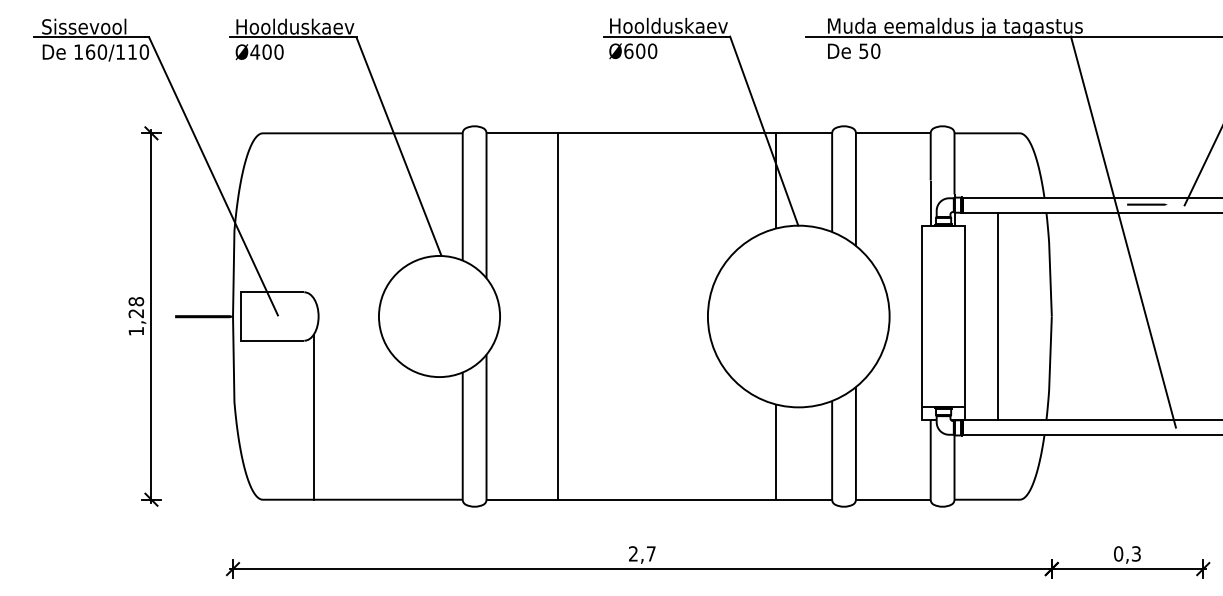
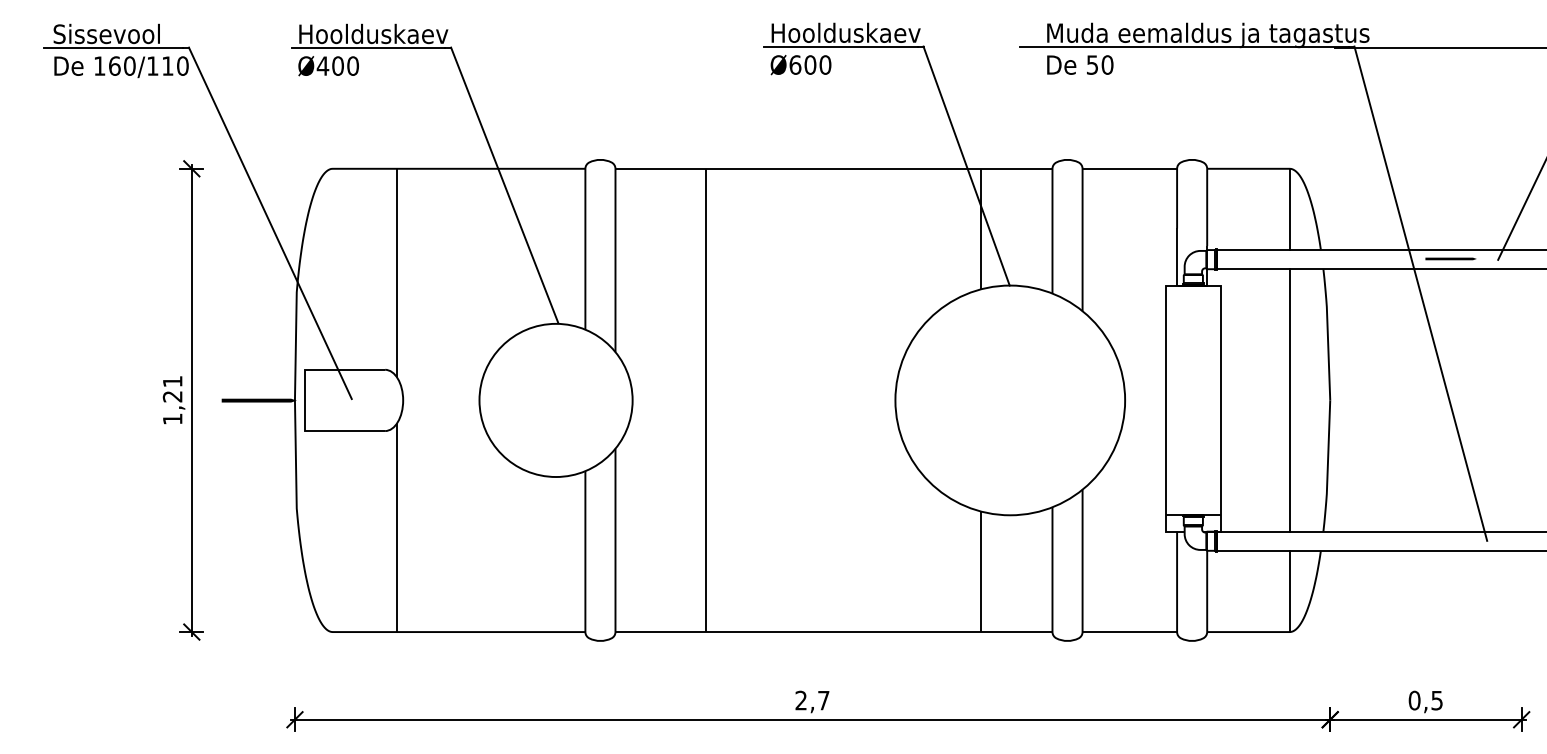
line: (1019, 165) -> (1289, 209), added
line: (313, 215) -> (396, 272), added
text: (136, 301) -> (172, 381), 1,28 -> 1,21
line: (997, 316) -> (1289, 400), moved
line: (1019, 467) -> (1289, 591), added
text: (1136, 553) -> (1437, 699), 0,3 -> 0,5

